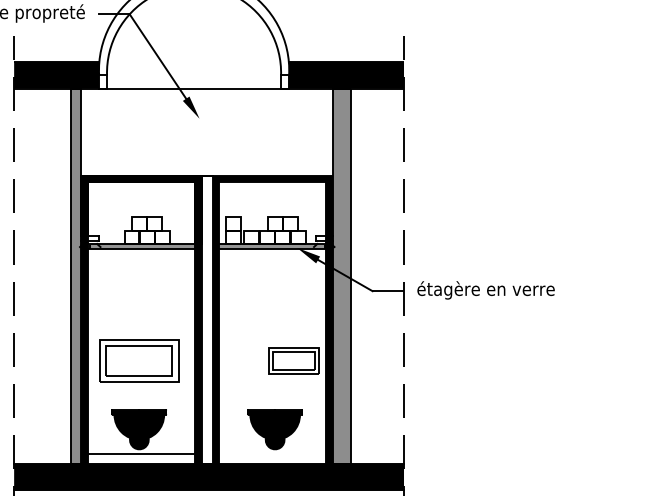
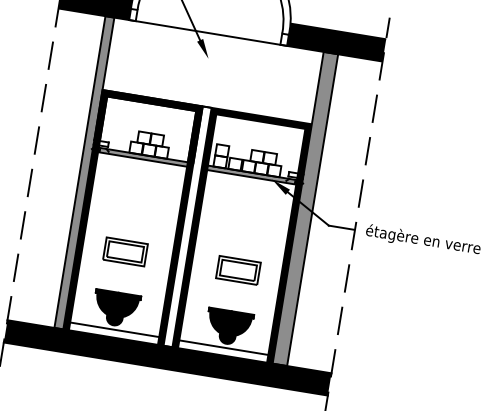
part: (139, 360) -> (125, 251), size x0.62
part: (293, 360) -> (237, 269), moved
line: (272, 454) -> (223, 347), added

